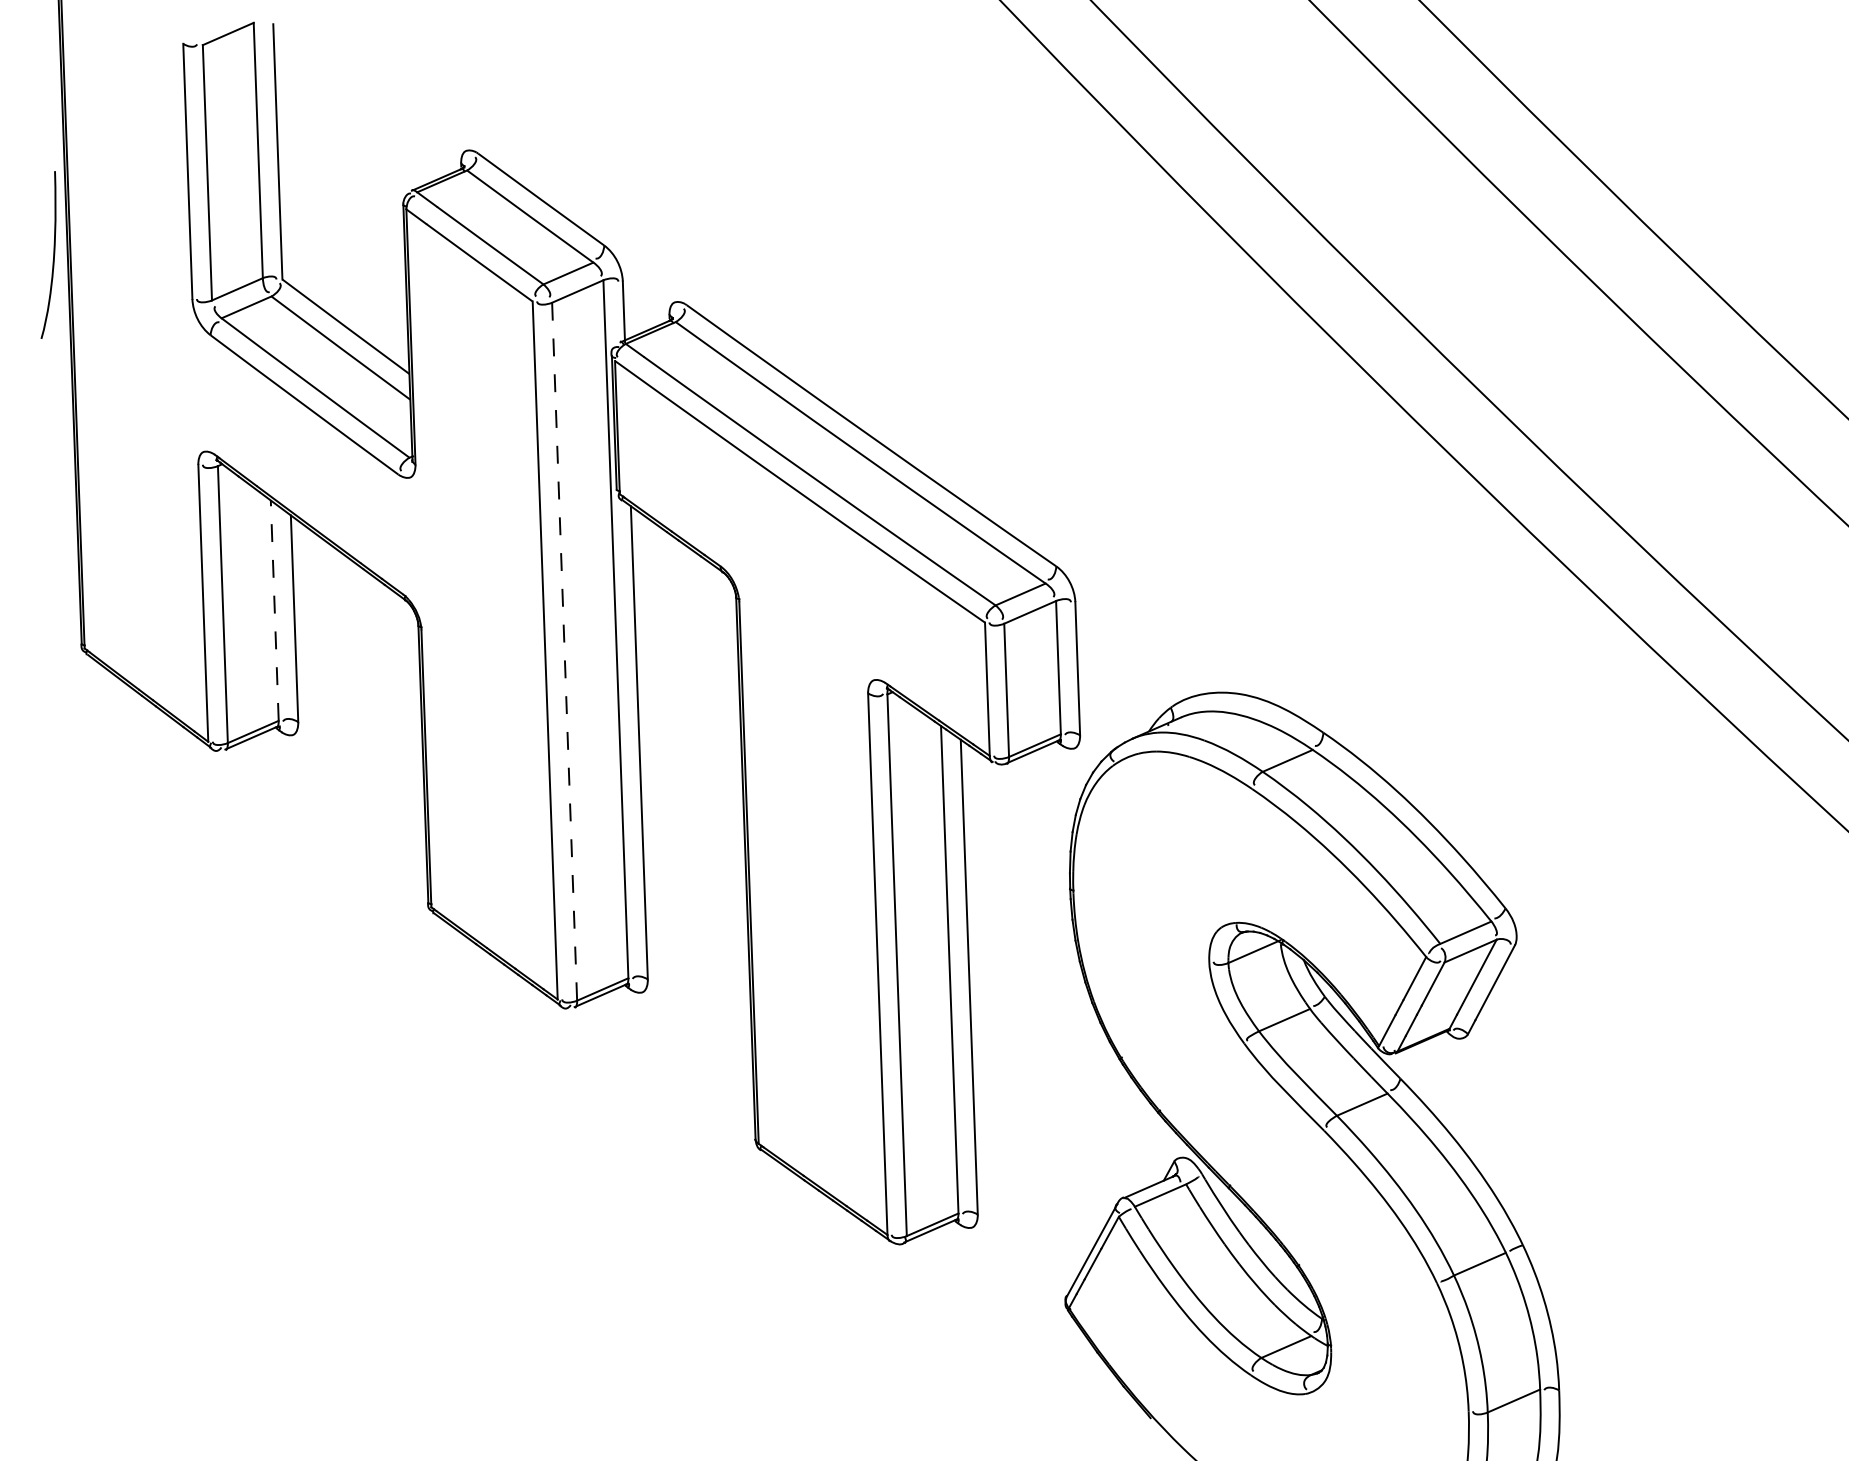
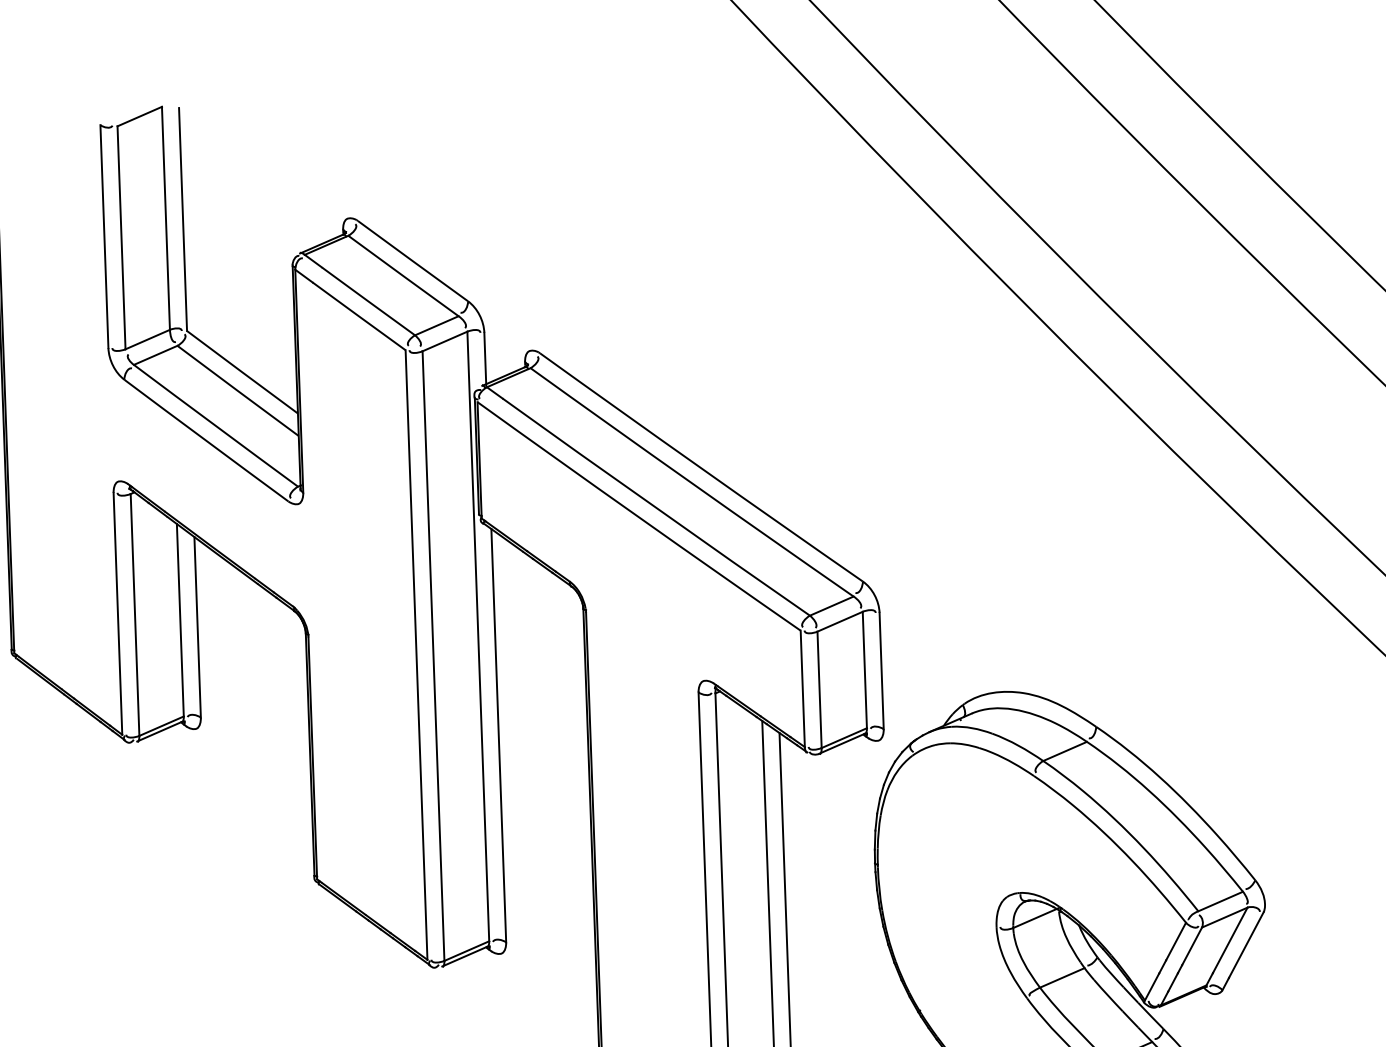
line: (274, 610) -> (180, 620), dashed -> solid
line: (564, 652) -> (433, 656), dashed -> solid

